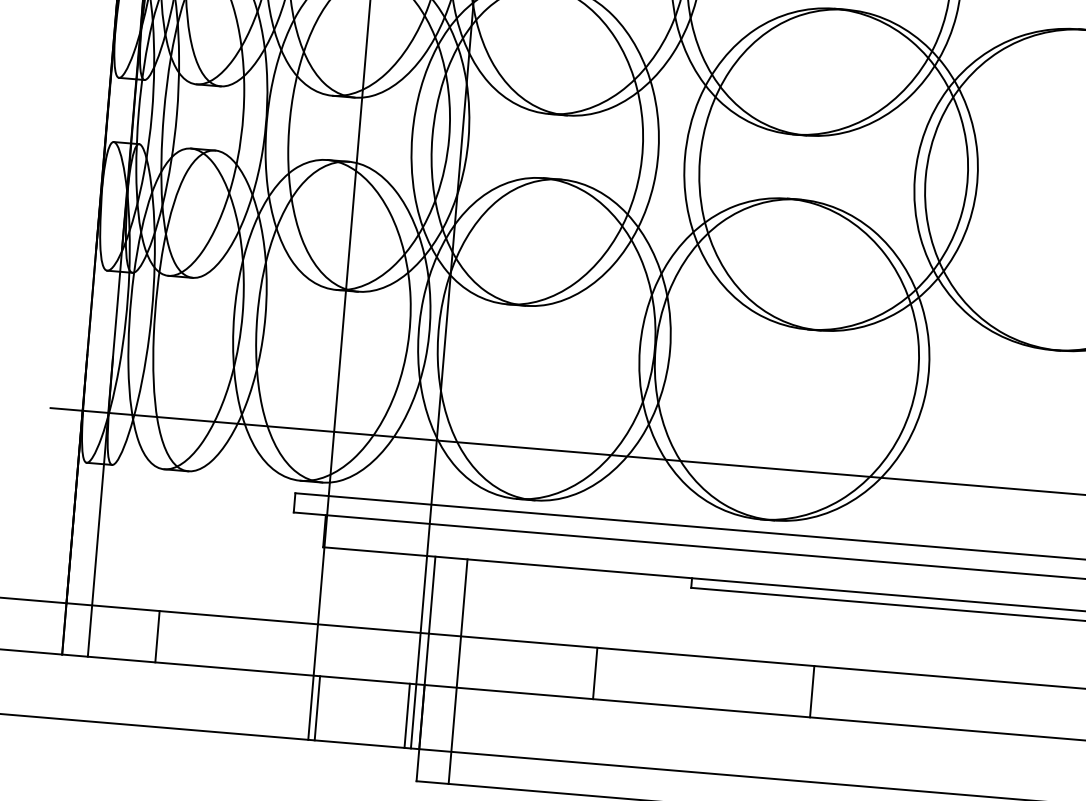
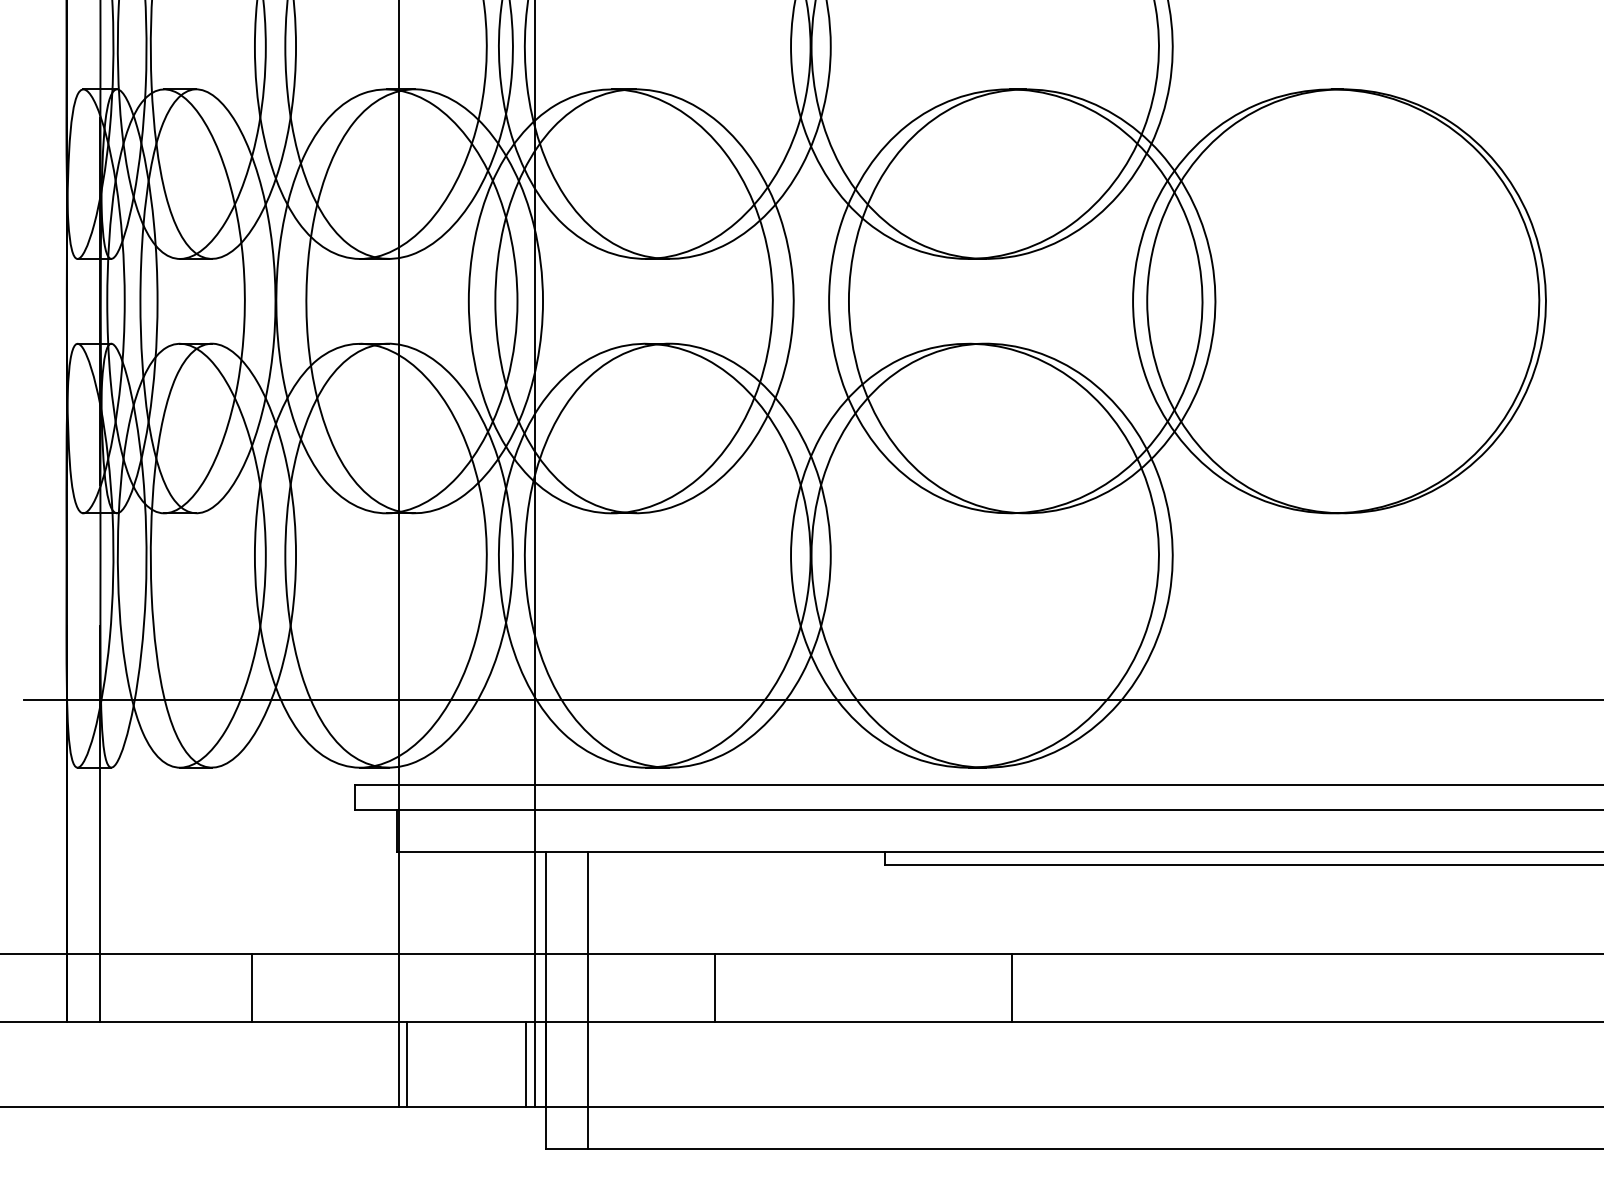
line: (157, 636) -> (251, 988), moved
line: (595, 673) -> (715, 988), moved
line: (811, 691) -> (1011, 988), moved

